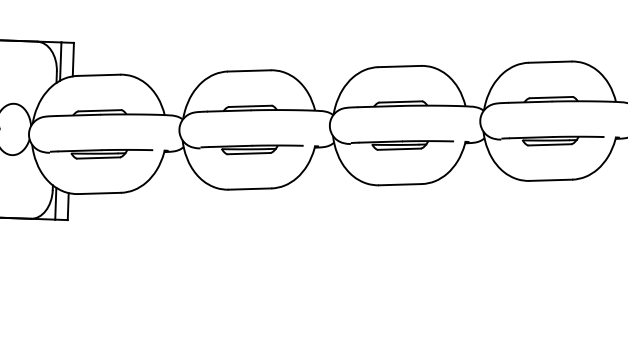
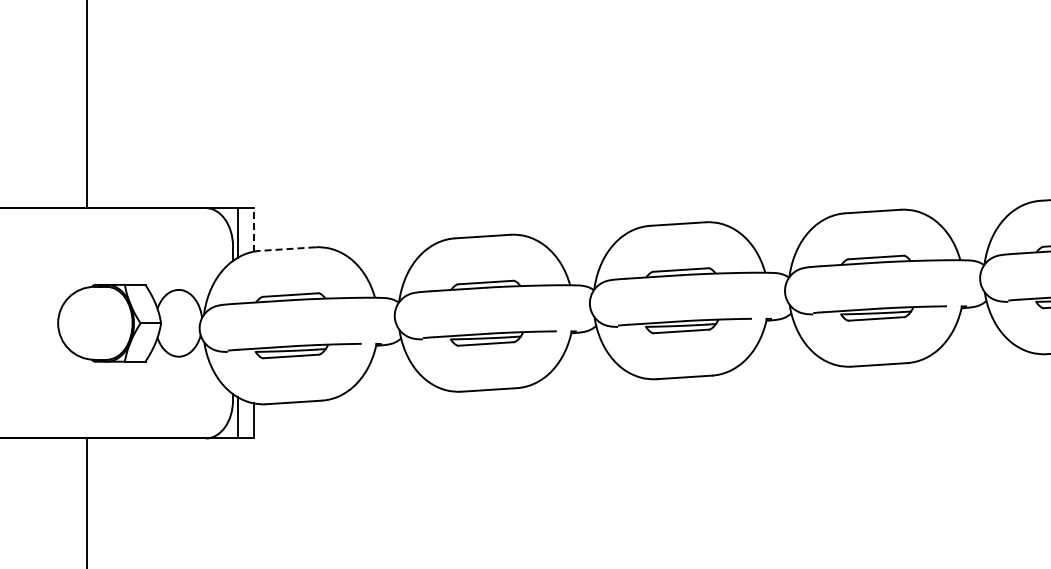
line: (73, 59) -> (253, 229), solid -> dashed
line: (98, 75) -> (287, 249), solid -> dashed

